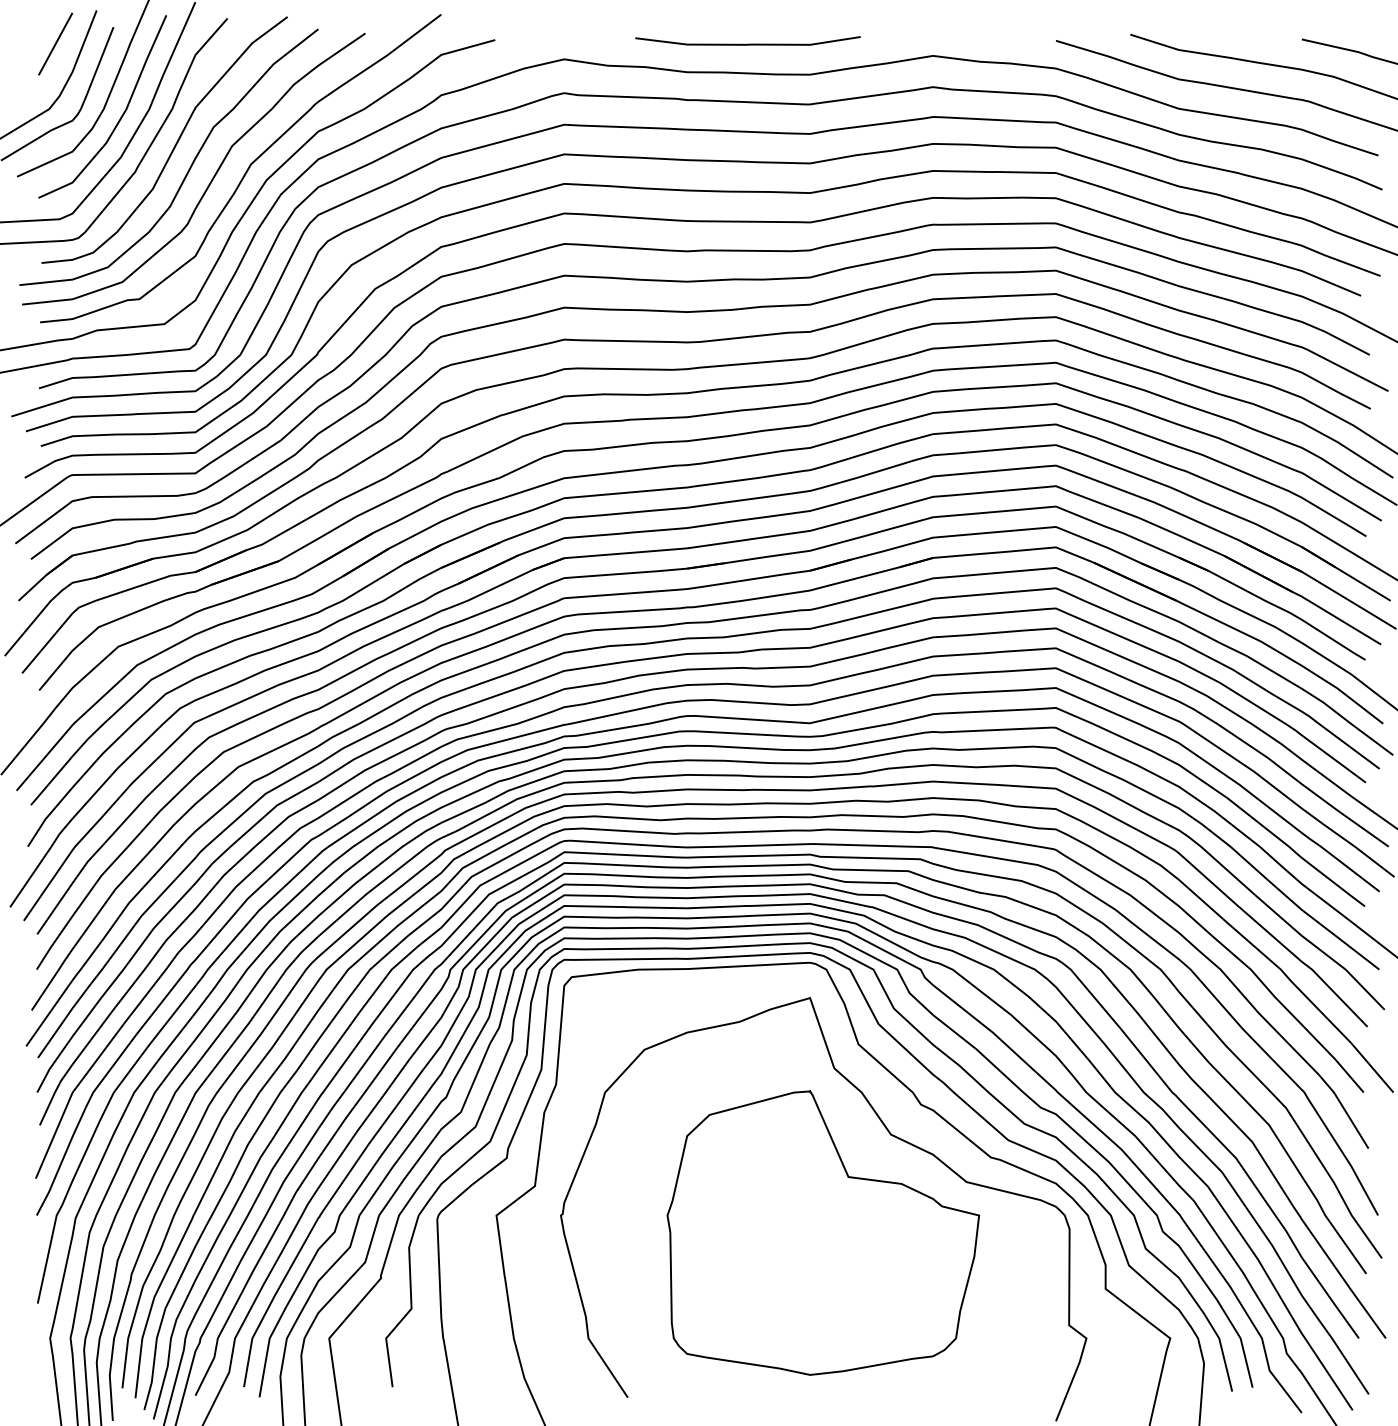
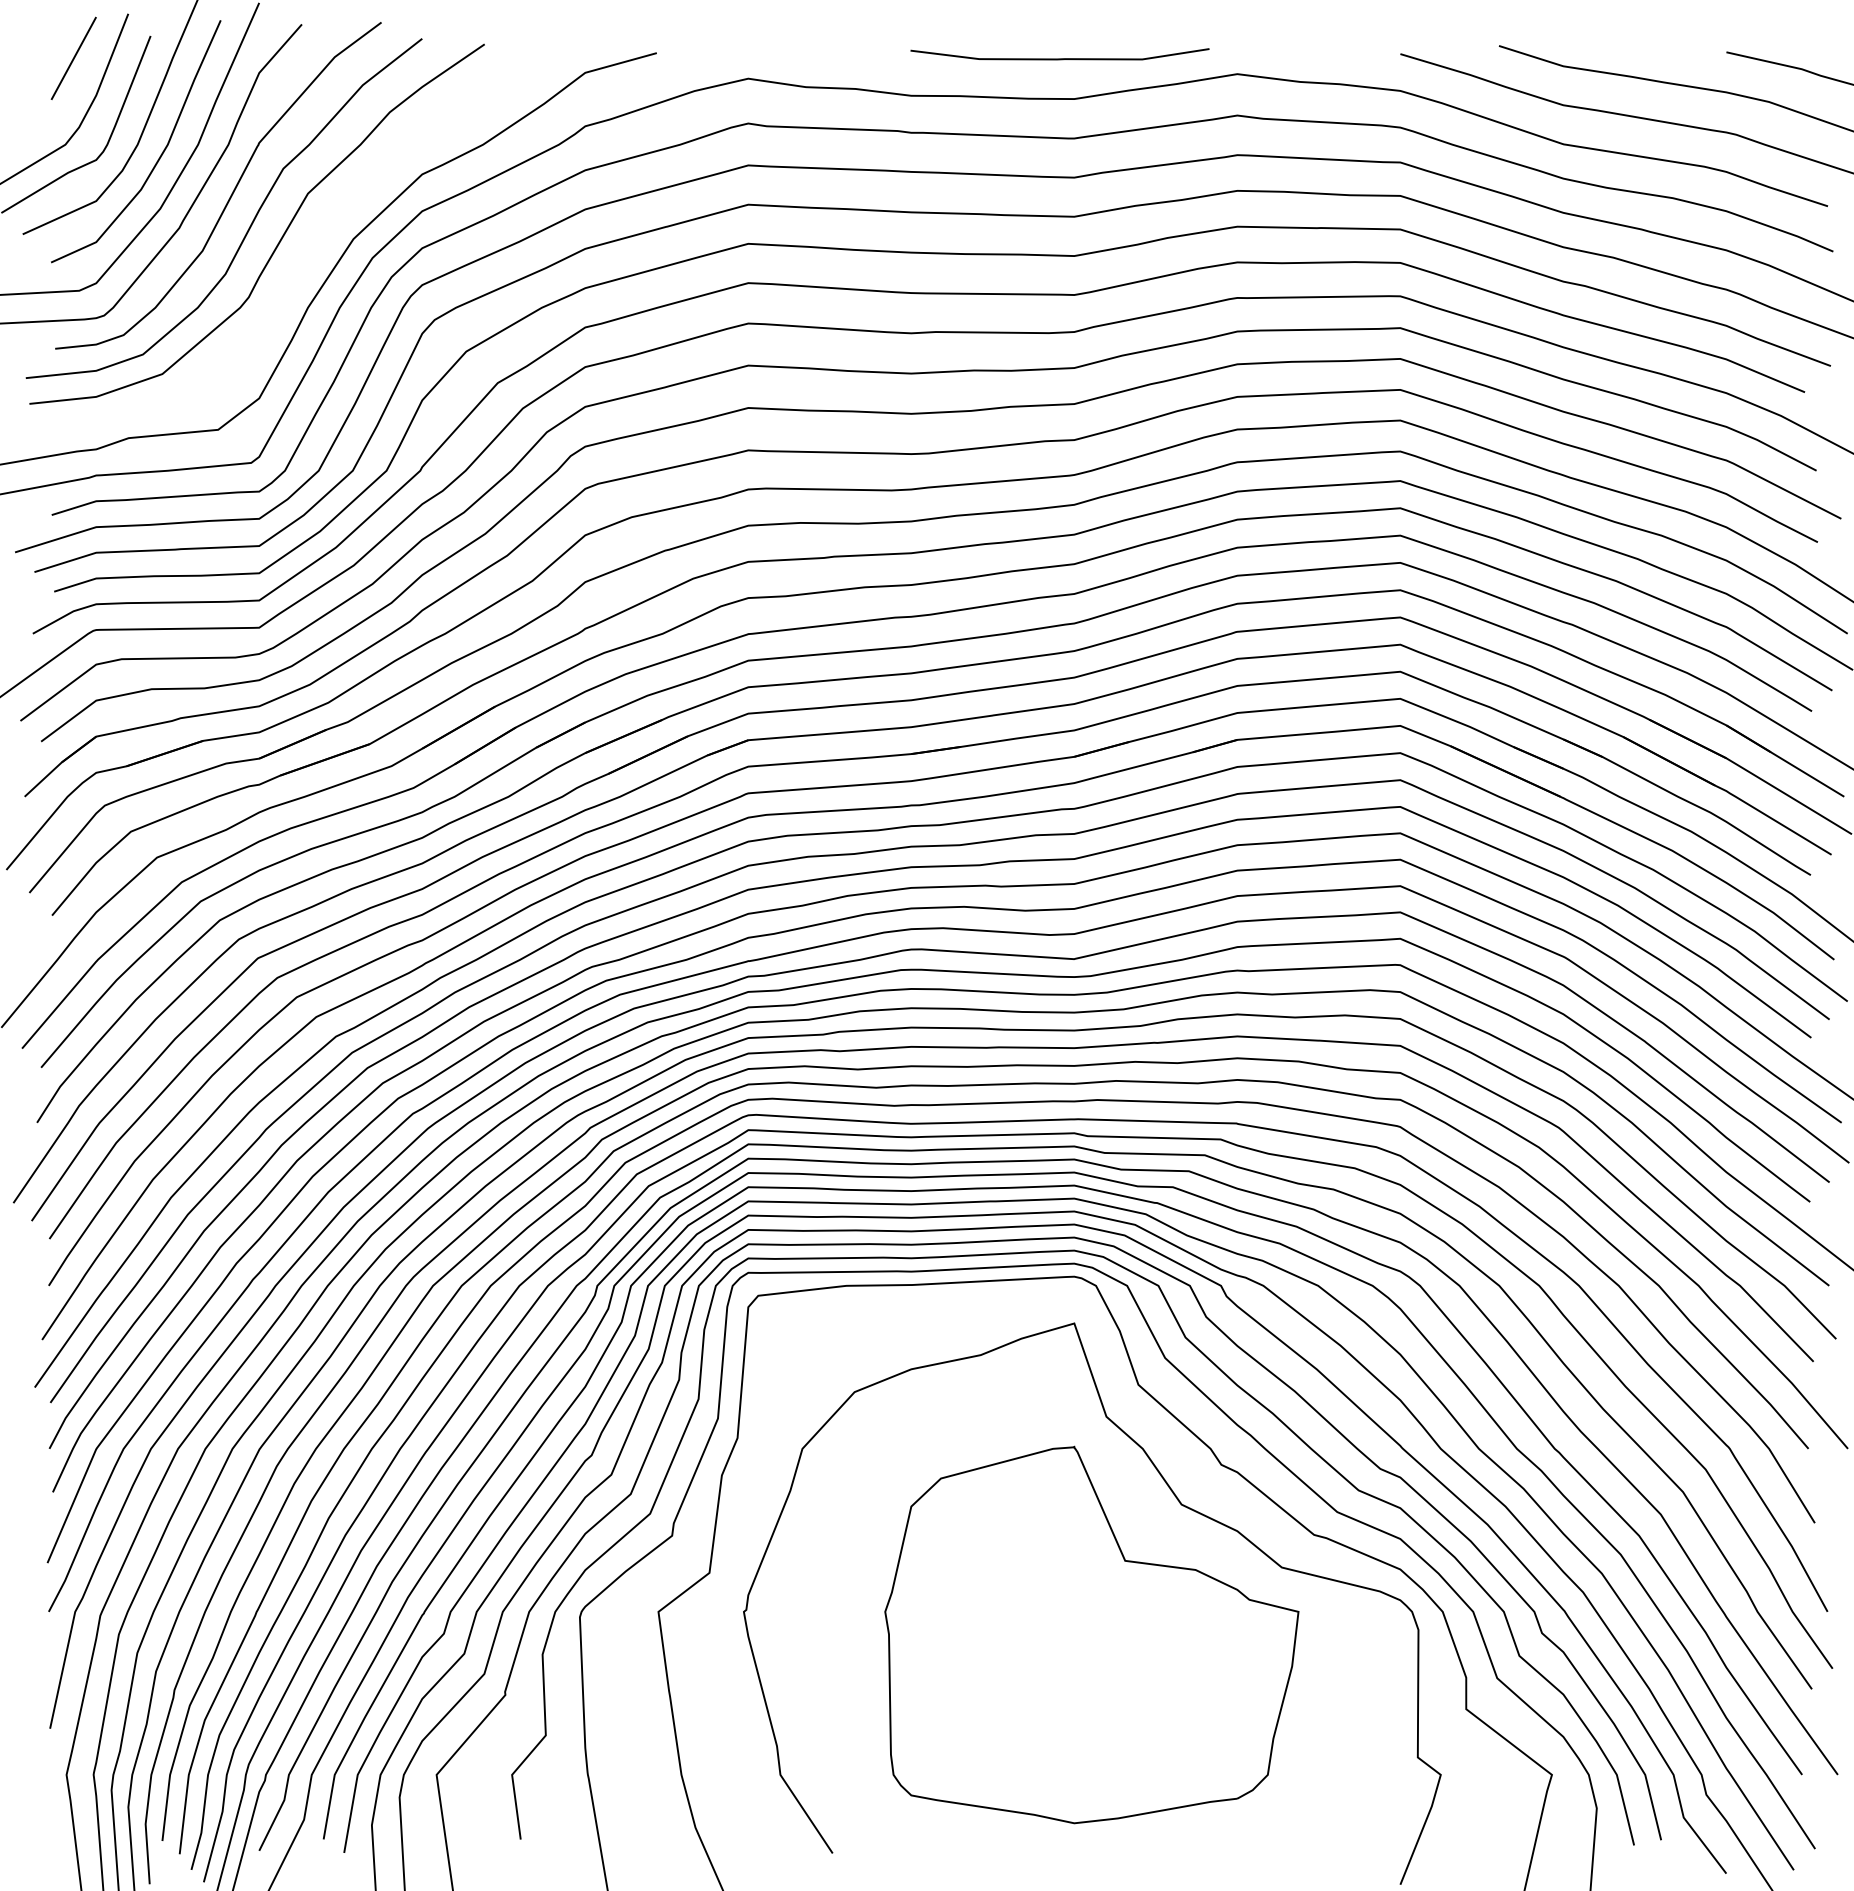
curve: (747, 44) -> (1059, 58), moved
curve: (246, 170) -> (326, 226), removed

